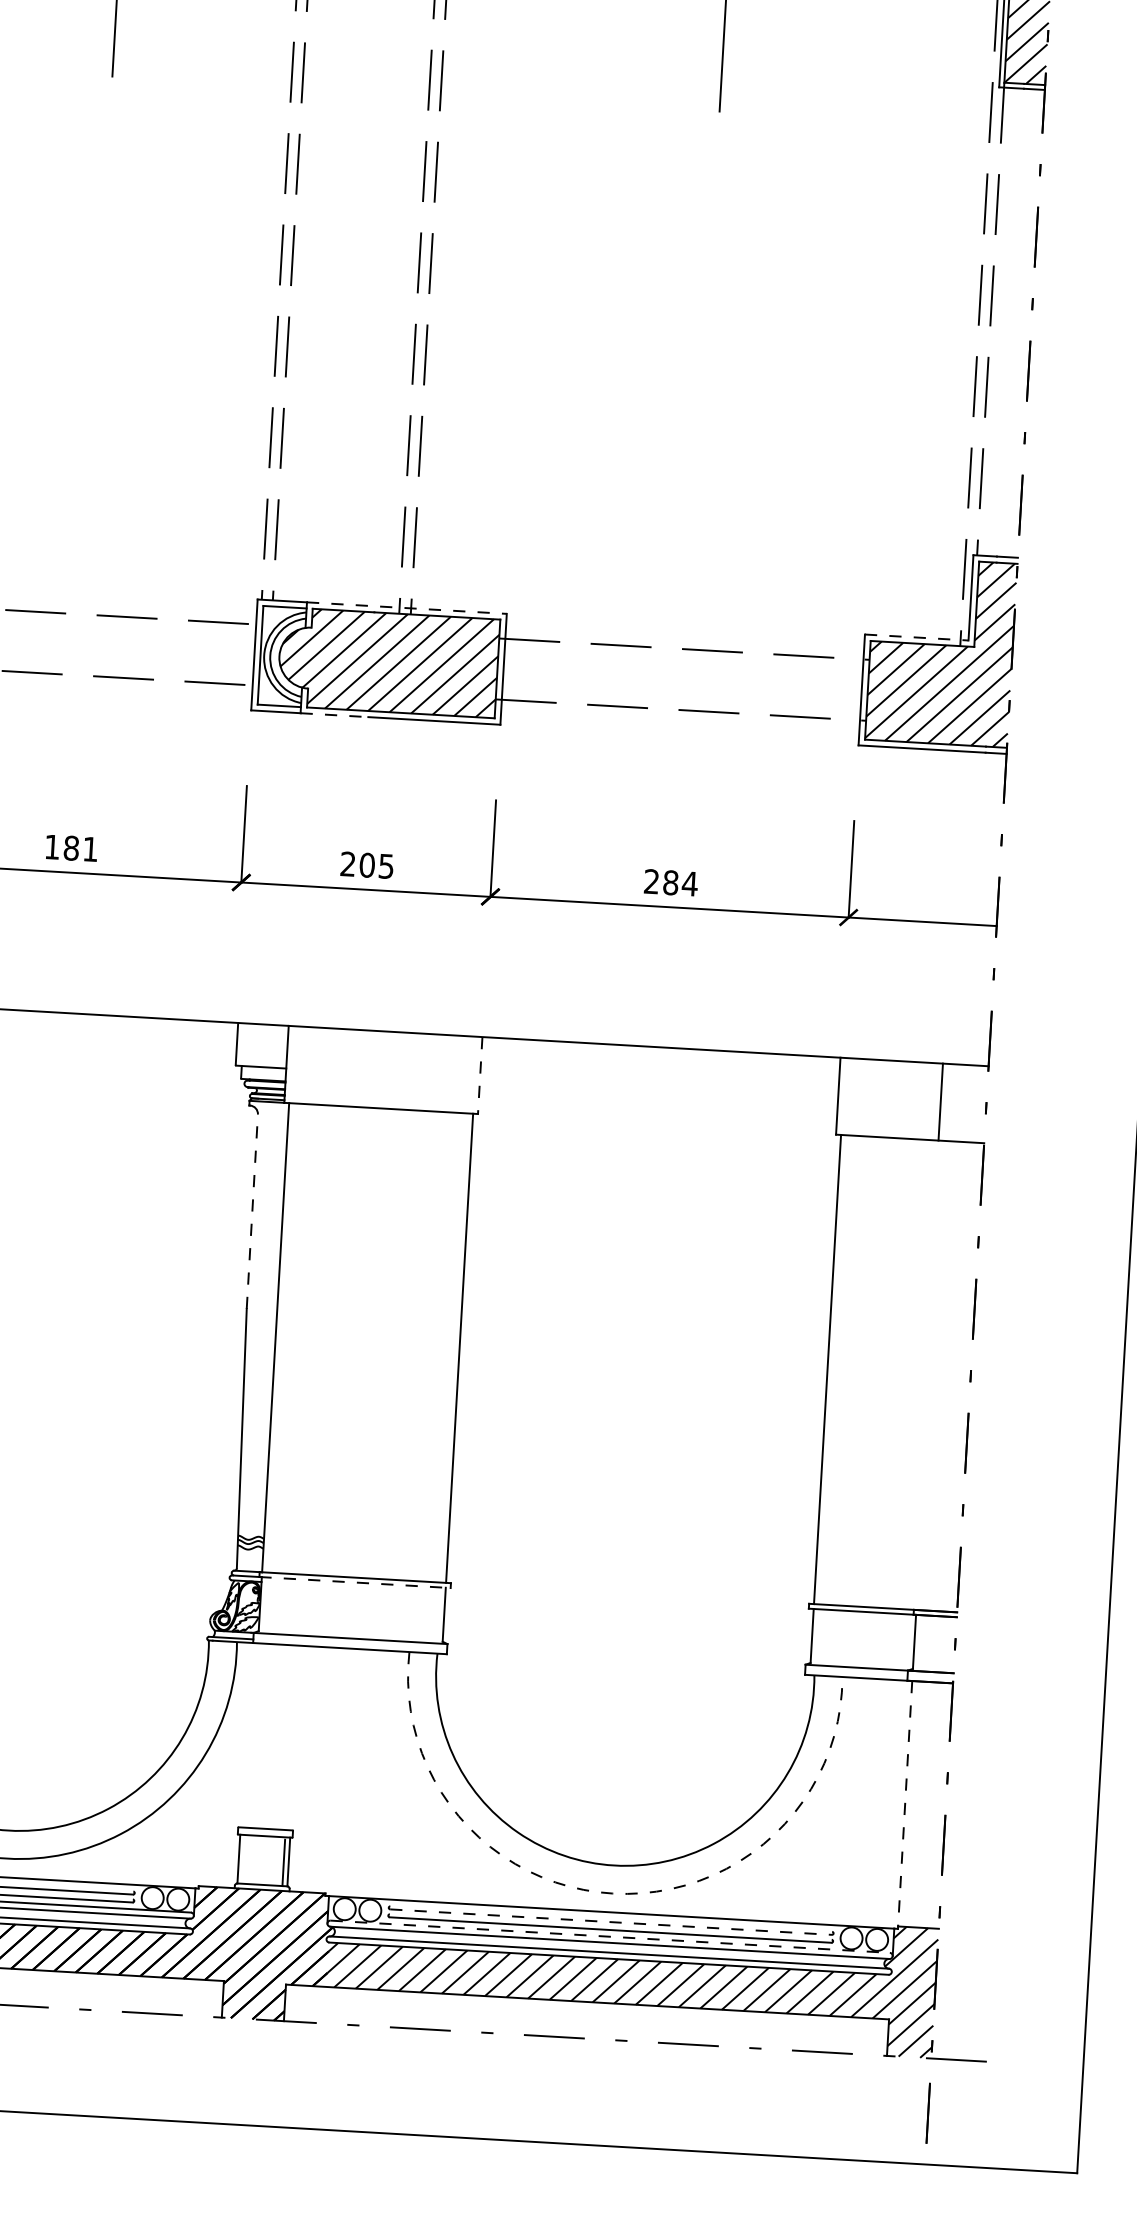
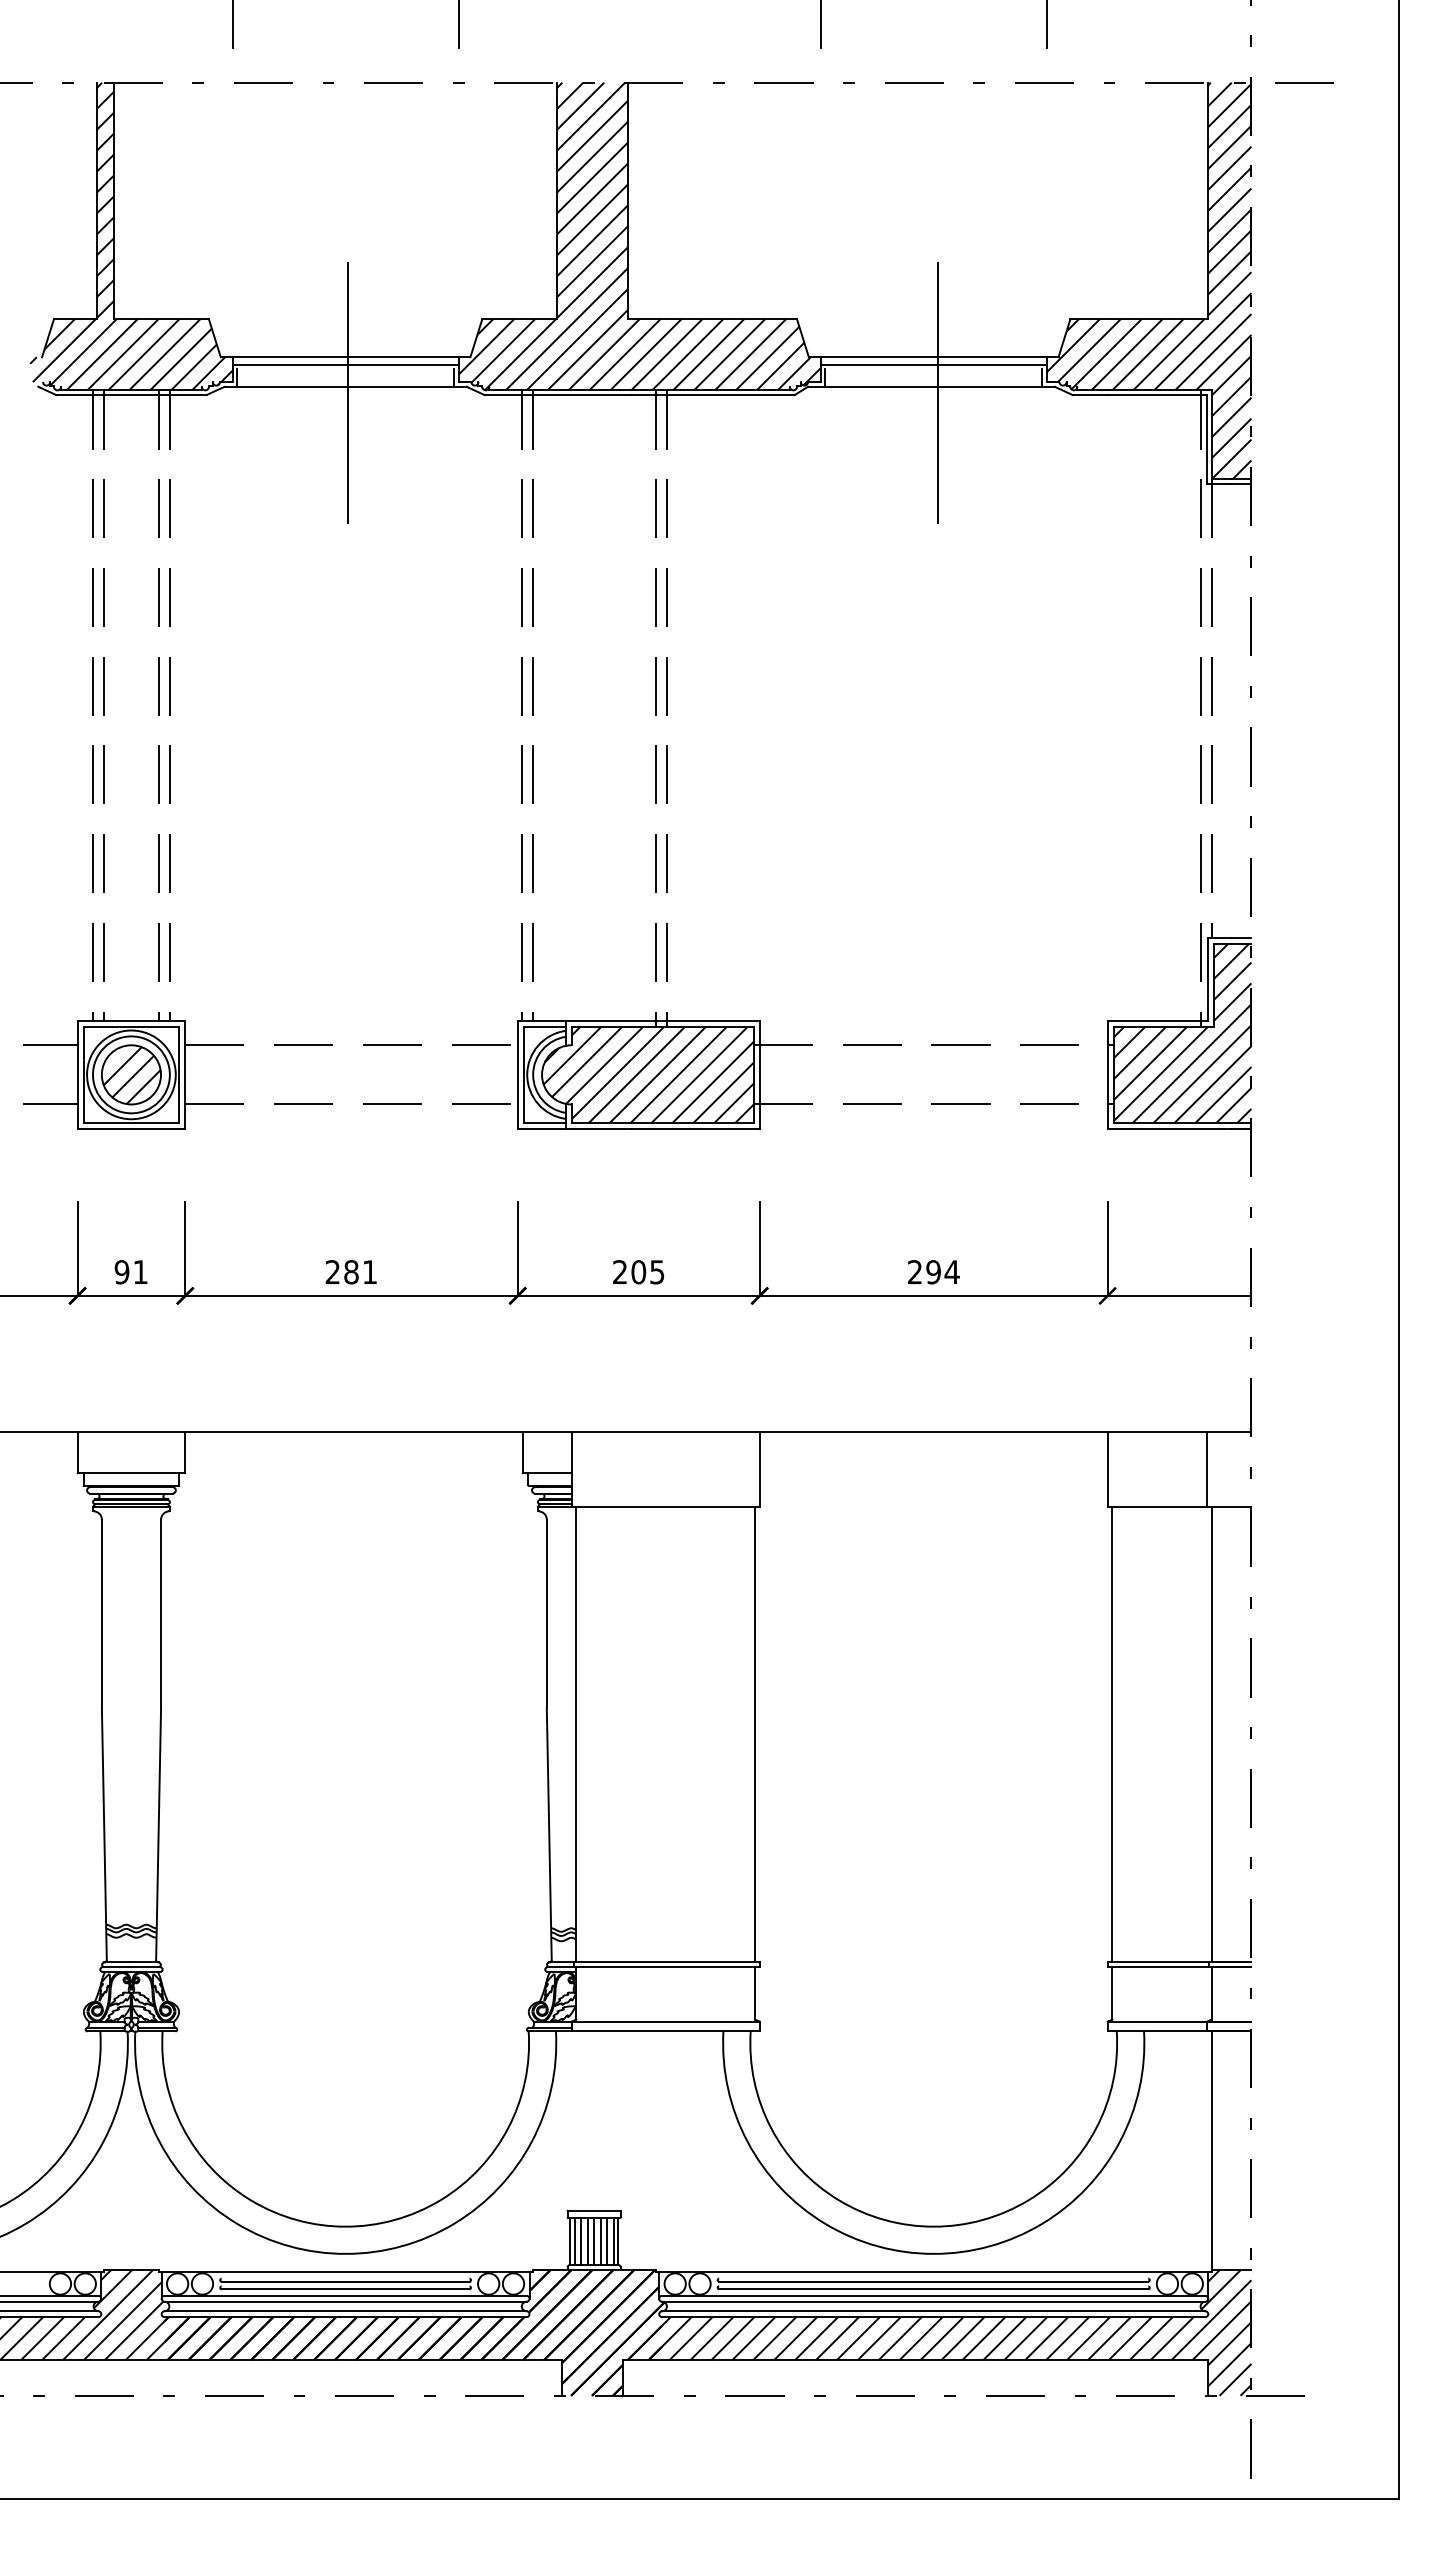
line: (407, 608) -> (663, 1021), dashed -> solid
line: (917, 638) -> (1158, 1021), dashed -> solid
line: (334, 714) -> (598, 1128), dashed -> solid
text: (52, 846) -> (332, 1271), 181 -> 281
text: (670, 883) -> (933, 1272), 284 -> 294
line: (479, 1075) -> (759, 1469), dashed -> solid
line: (252, 1211) -> (546, 1613), dashed -> solid
line: (929, 1375) -> (1211, 1734), added
line: (354, 1582) -> (666, 1967), dashed -> solid
line: (904, 1804) -> (1211, 2151), dashed -> solid
line: (243, 1860) -> (574, 2242), added
line: (250, 1860) -> (581, 2242), added
line: (256, 1861) -> (587, 2242), added
line: (264, 1861) -> (594, 2242), added
line: (270, 1862) -> (600, 2242), added
line: (277, 1862) -> (607, 2242), added
arc: (612, 1893) -> (933, 2253), dashed -> solid
line: (610, 1921) -> (933, 2281), dashed -> solid
line: (610, 1936) -> (933, 2295), dashed -> solid

